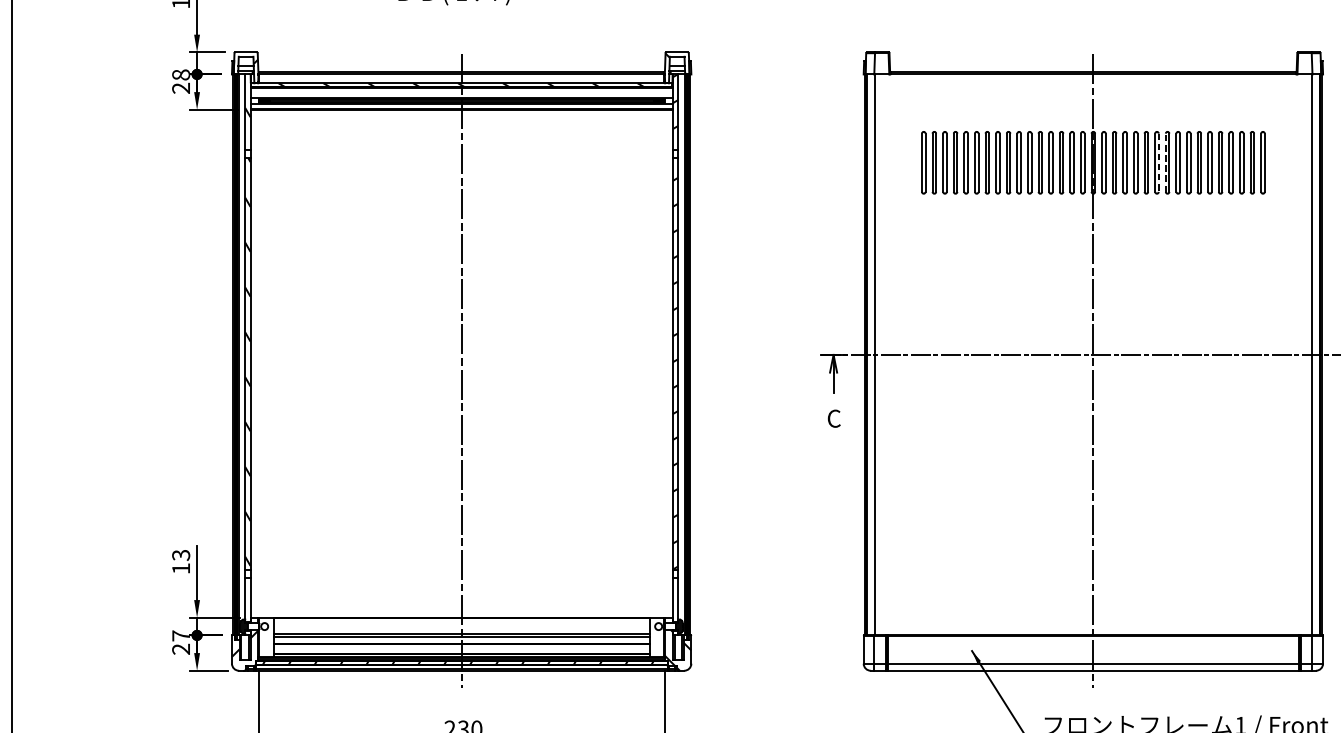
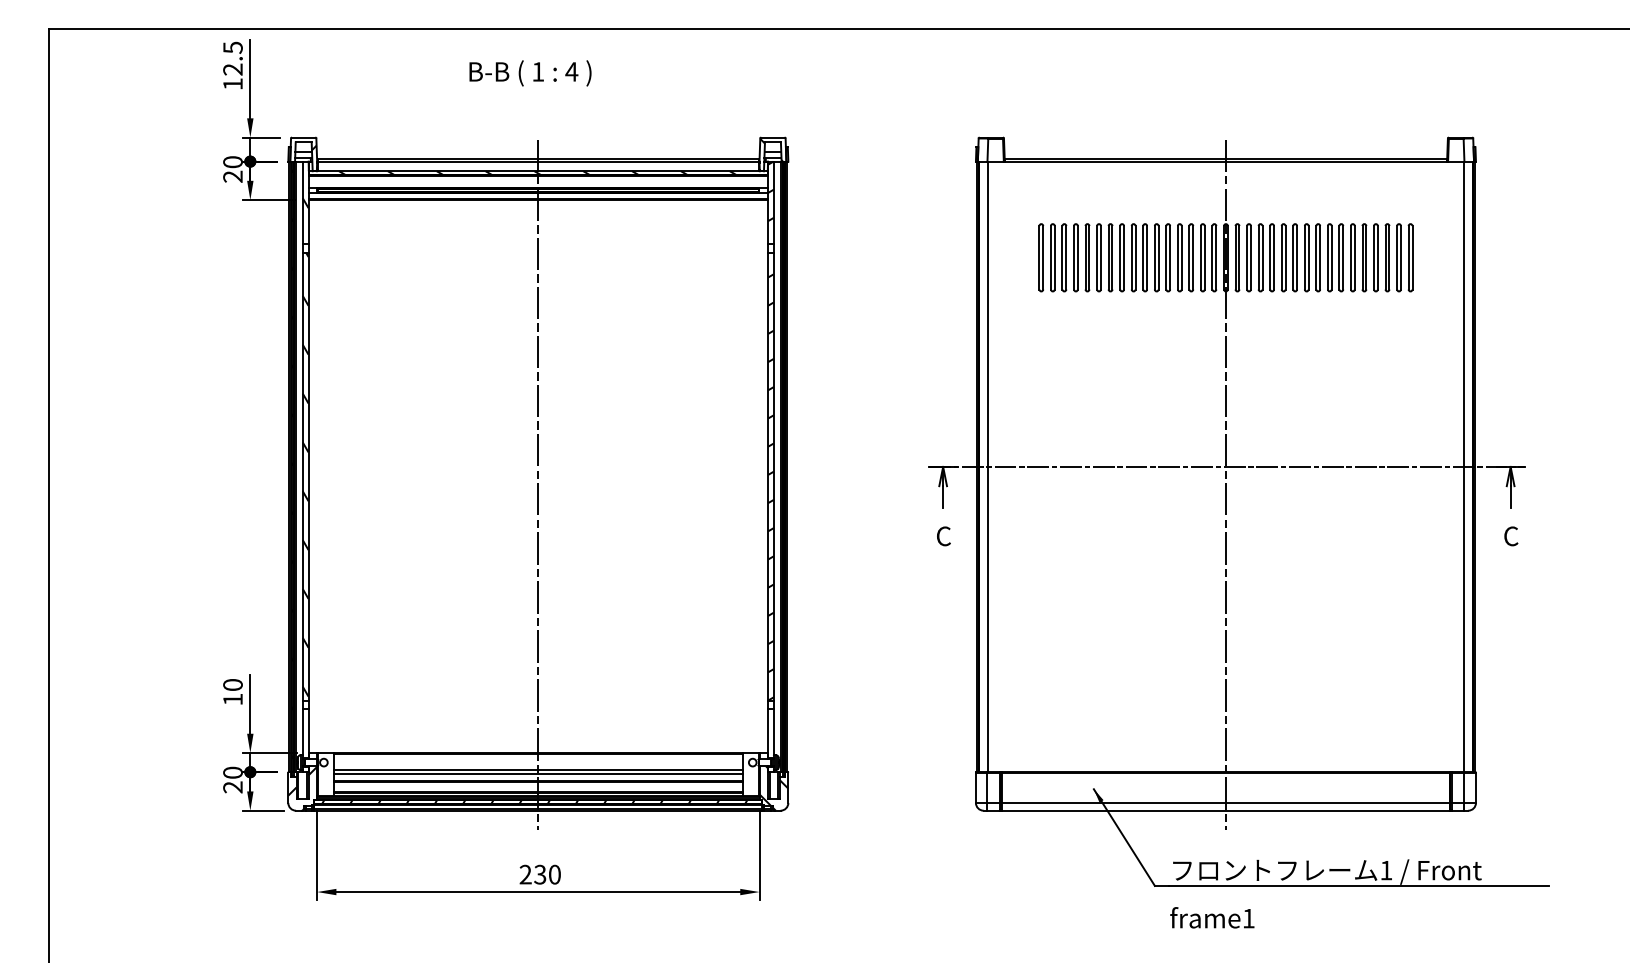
text: (180, 75) -> (232, 162), 28 -> 20
line: (1159, 162) -> (1297, 257), dashed -> solid
line: (1165, 162) -> (1304, 257), dashed -> solid
text: (180, 555) -> (232, 685), 13 -> 10
text: (180, 635) -> (232, 772), 27 -> 20

